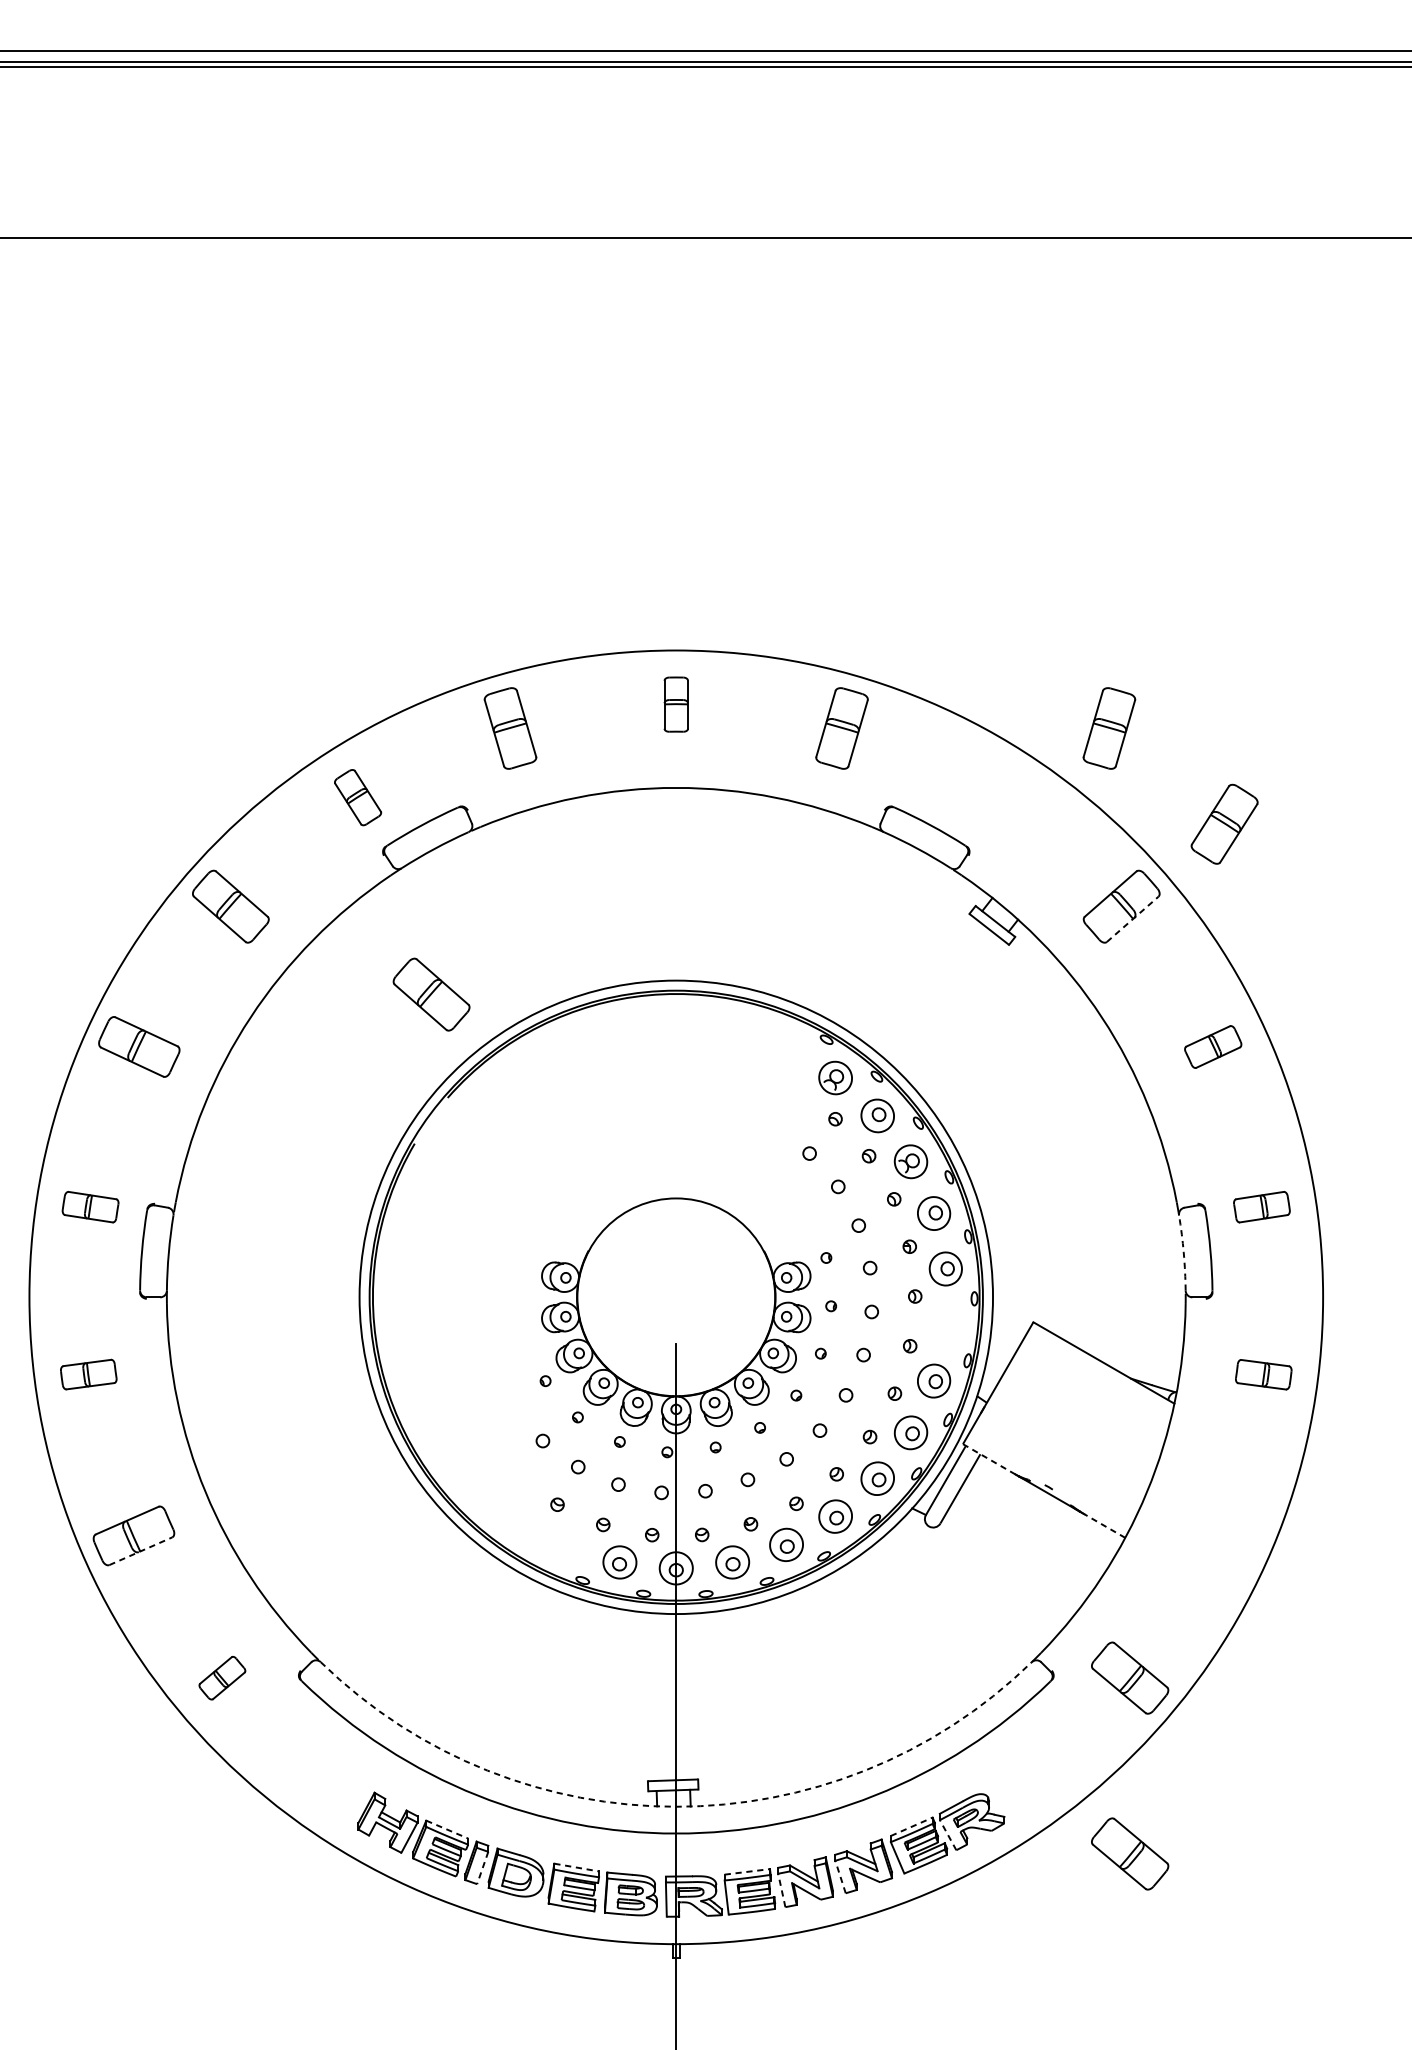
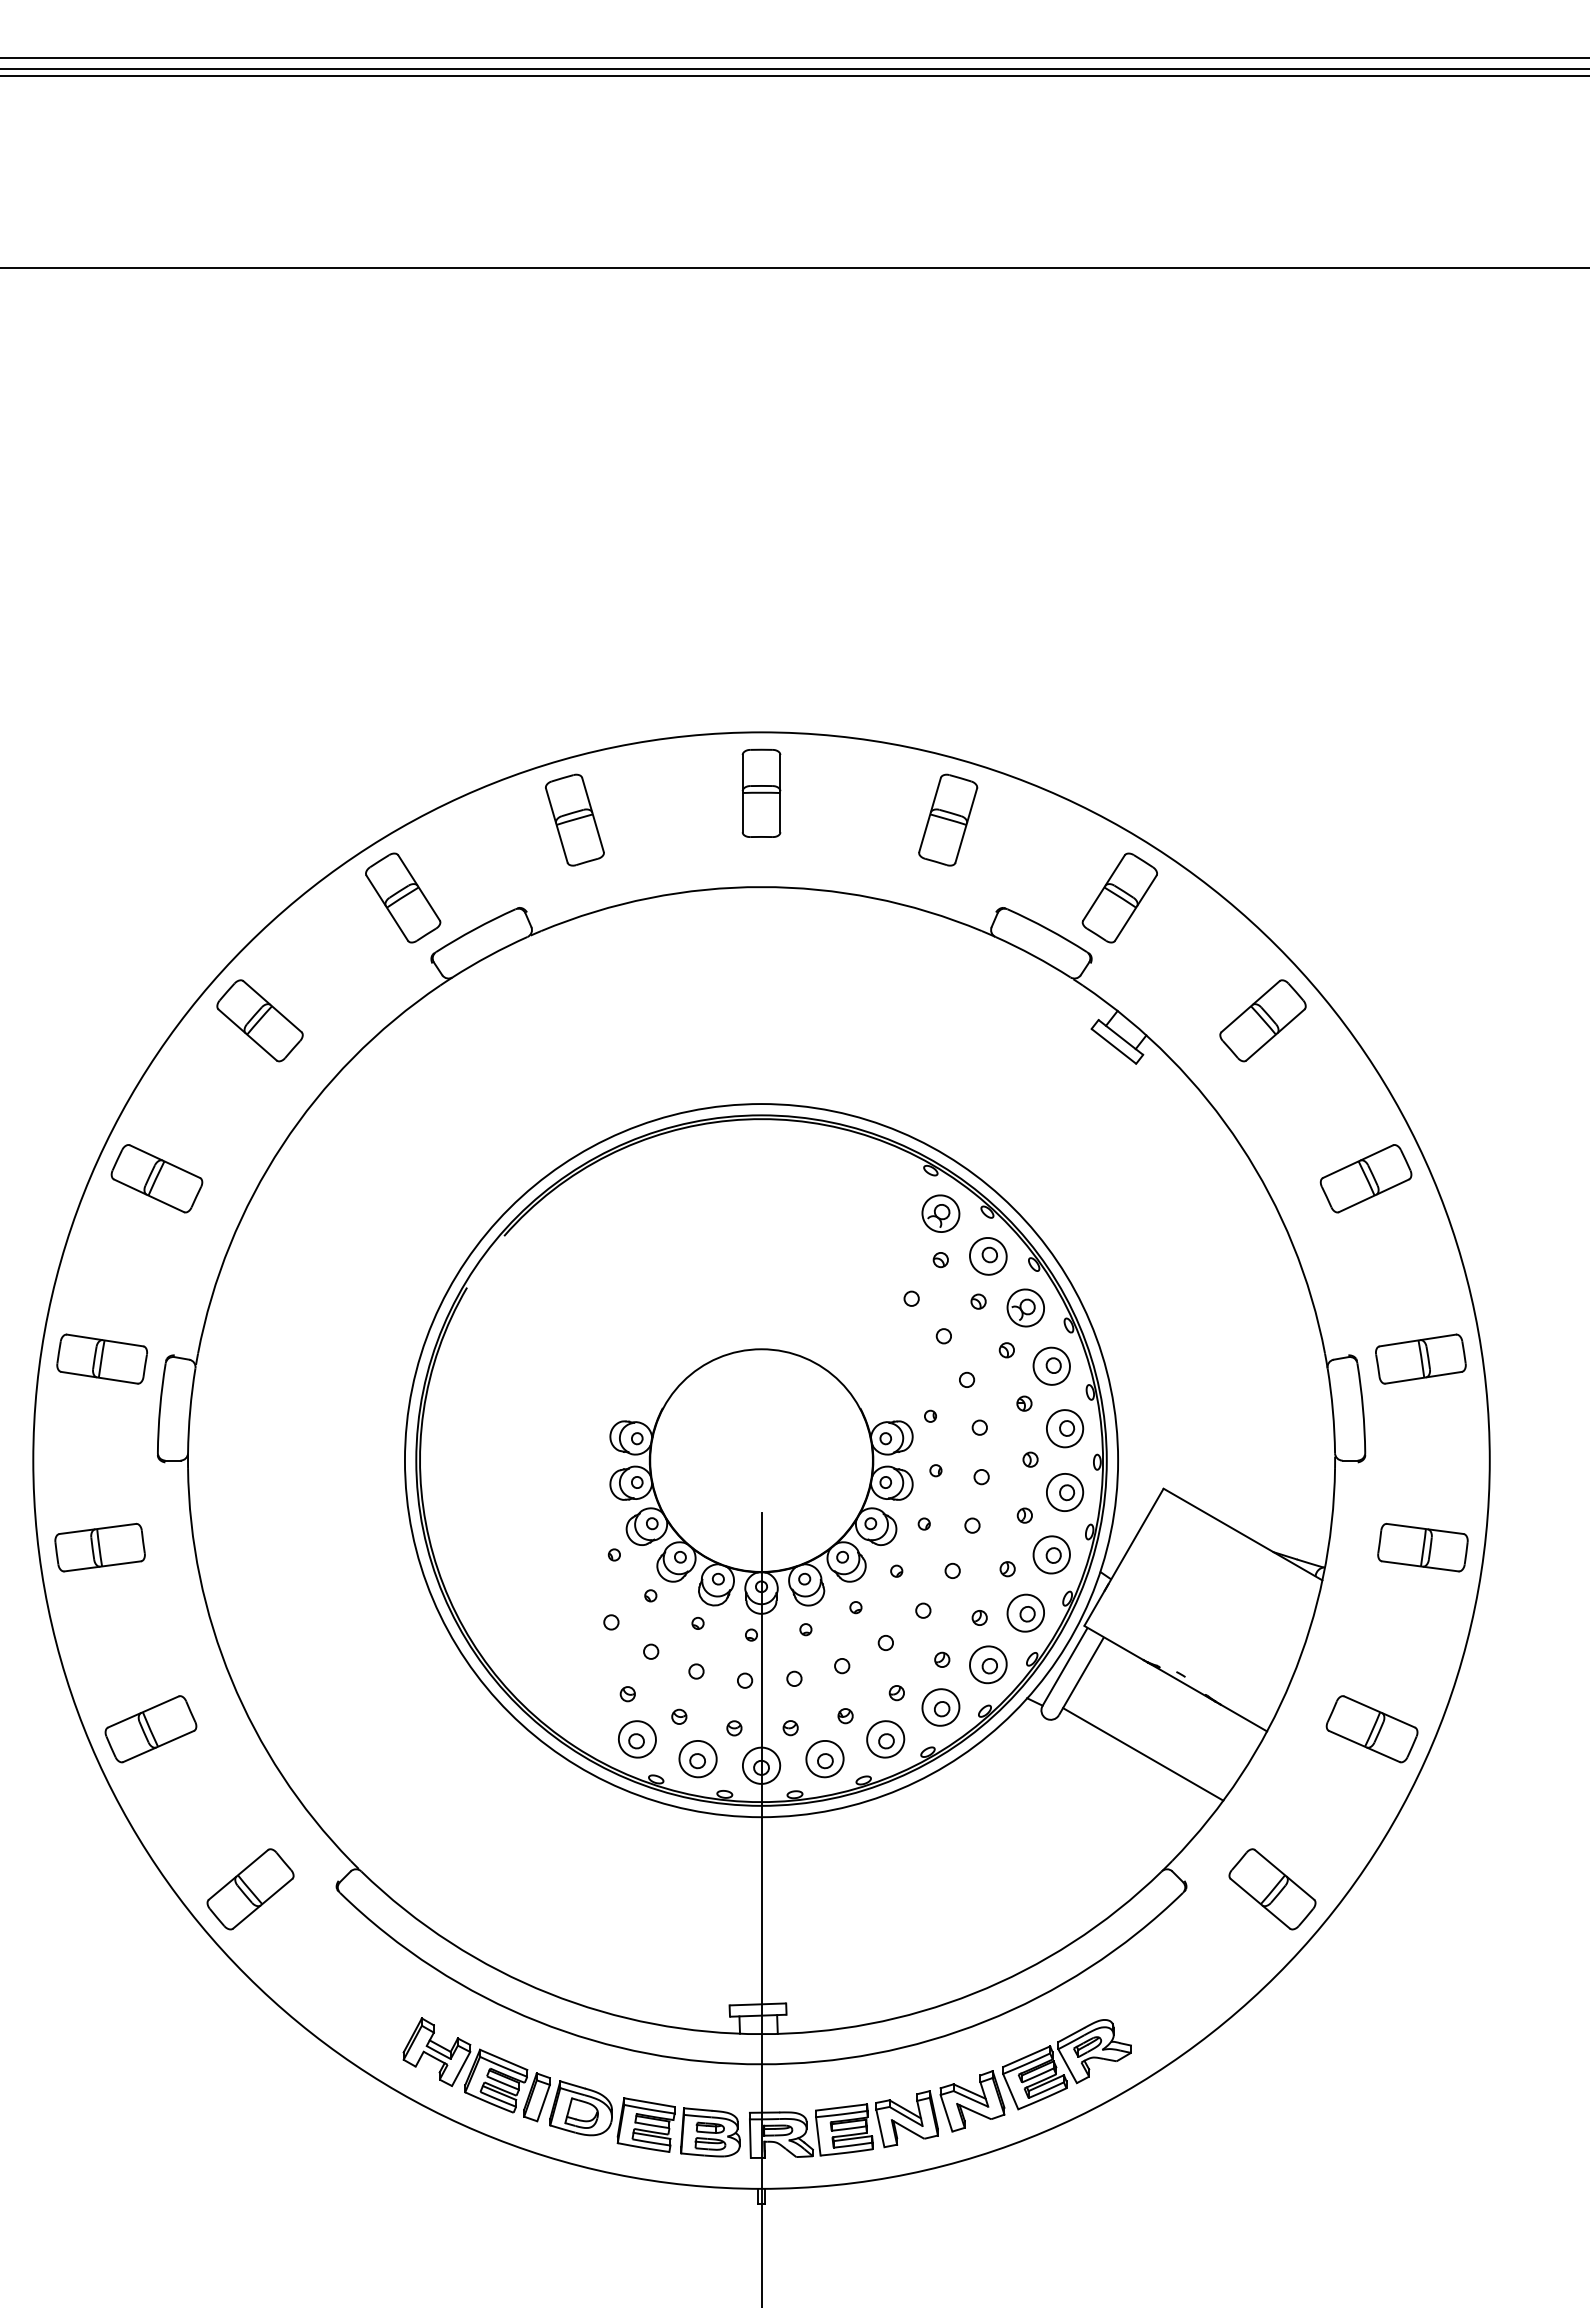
part: (676, 703) -> (761, 792), size x1.43
part: (1109, 727) -> (1249, 819), removed
part: (358, 797) -> (403, 897), size x1.43
part: (1224, 823) -> (1119, 897), moved
line: (1132, 919) -> (1275, 1035), dashed -> solid
part: (431, 994) -> (485, 1119), removed
part: (1212, 1046) -> (1365, 1178), size x1.43
part: (90, 1206) -> (101, 1358), size x1.43
part: (1261, 1206) -> (1420, 1358), size x1.43
arc: (1183, 1252) -> (1332, 1410), dashed -> solid
part: (946, 1325) -> (1065, 1492), added
part: (88, 1374) -> (99, 1547), size x1.43
part: (1263, 1374) -> (1422, 1547), size x1.43
line: (988, 1458) -> (1113, 1642), dashed -> solid
line: (1104, 1526) -> (1243, 1718), dashed -> solid
part: (1218, 1536) -> (1371, 1729), added
part: (566, 1545) -> (637, 1739), added
line: (140, 1551) -> (158, 1746), dashed -> solid
line: (1015, 1558) -> (1143, 1754), added
part: (222, 1678) -> (250, 1889), size x1.67
arc: (676, 1807) -> (761, 2034), dashed -> solid
line: (911, 1826) -> (1026, 2056), dashed -> solid
line: (447, 1829) -> (503, 2059), dashed -> solid
line: (948, 1834) -> (1067, 2065), dashed -> solid
part: (1130, 1854) -> (1272, 2087), removed
line: (576, 1867) -> (649, 2102), dashed -> solid
line: (482, 1868) -> (543, 2103), dashed -> solid
line: (747, 1871) -> (841, 2107), dashed -> solid
line: (840, 1876) -> (946, 2112), dashed -> solid
line: (781, 1889) -> (880, 2127), dashed -> solid

